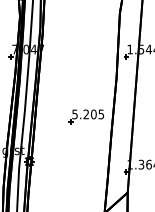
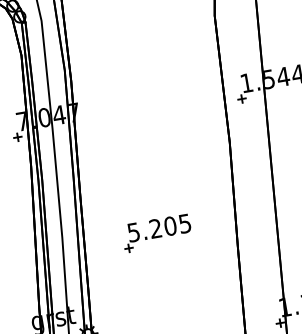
part: (86, 116) -> (156, 232), moved

